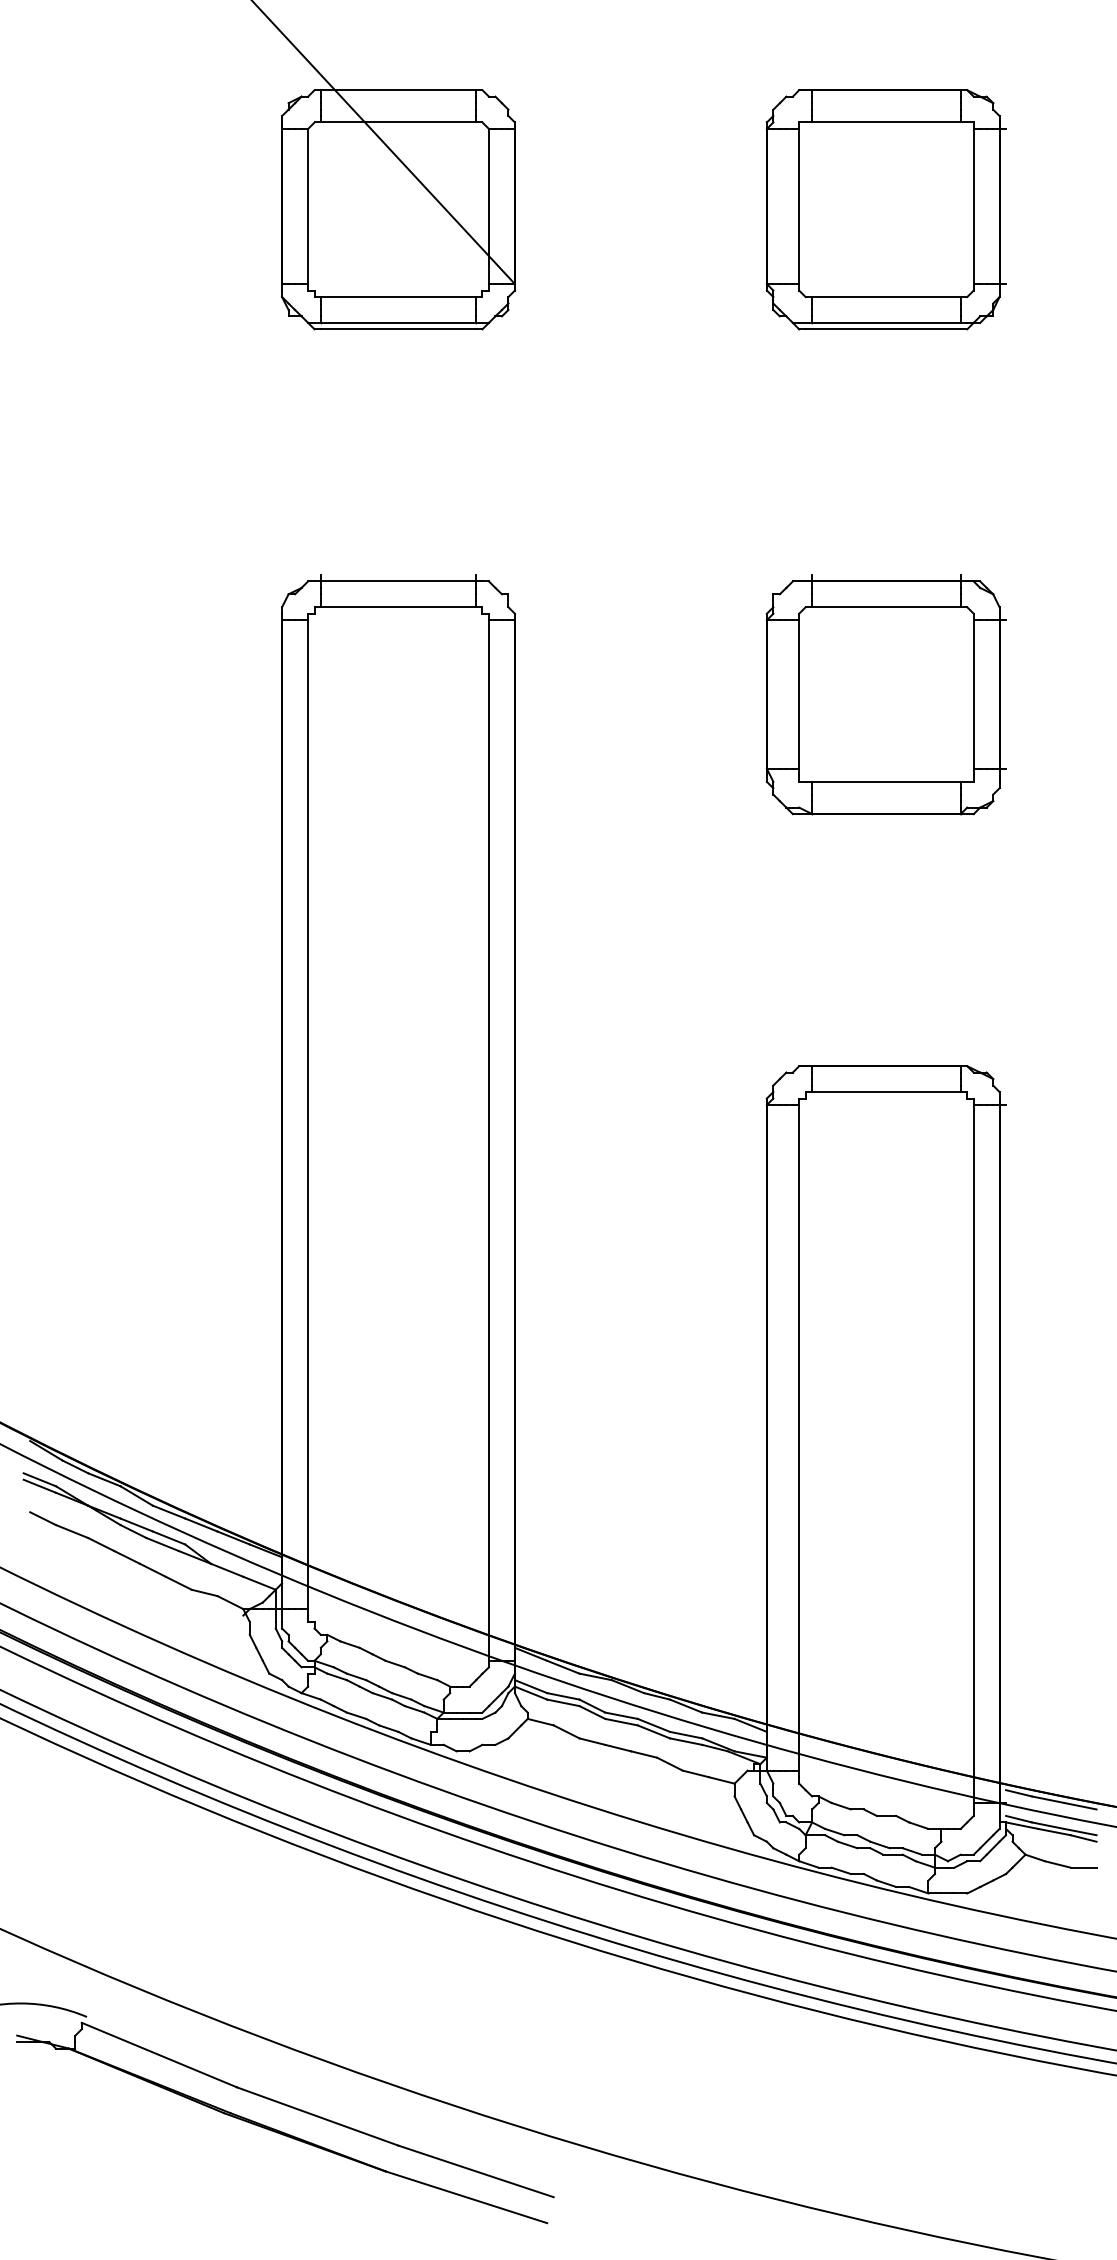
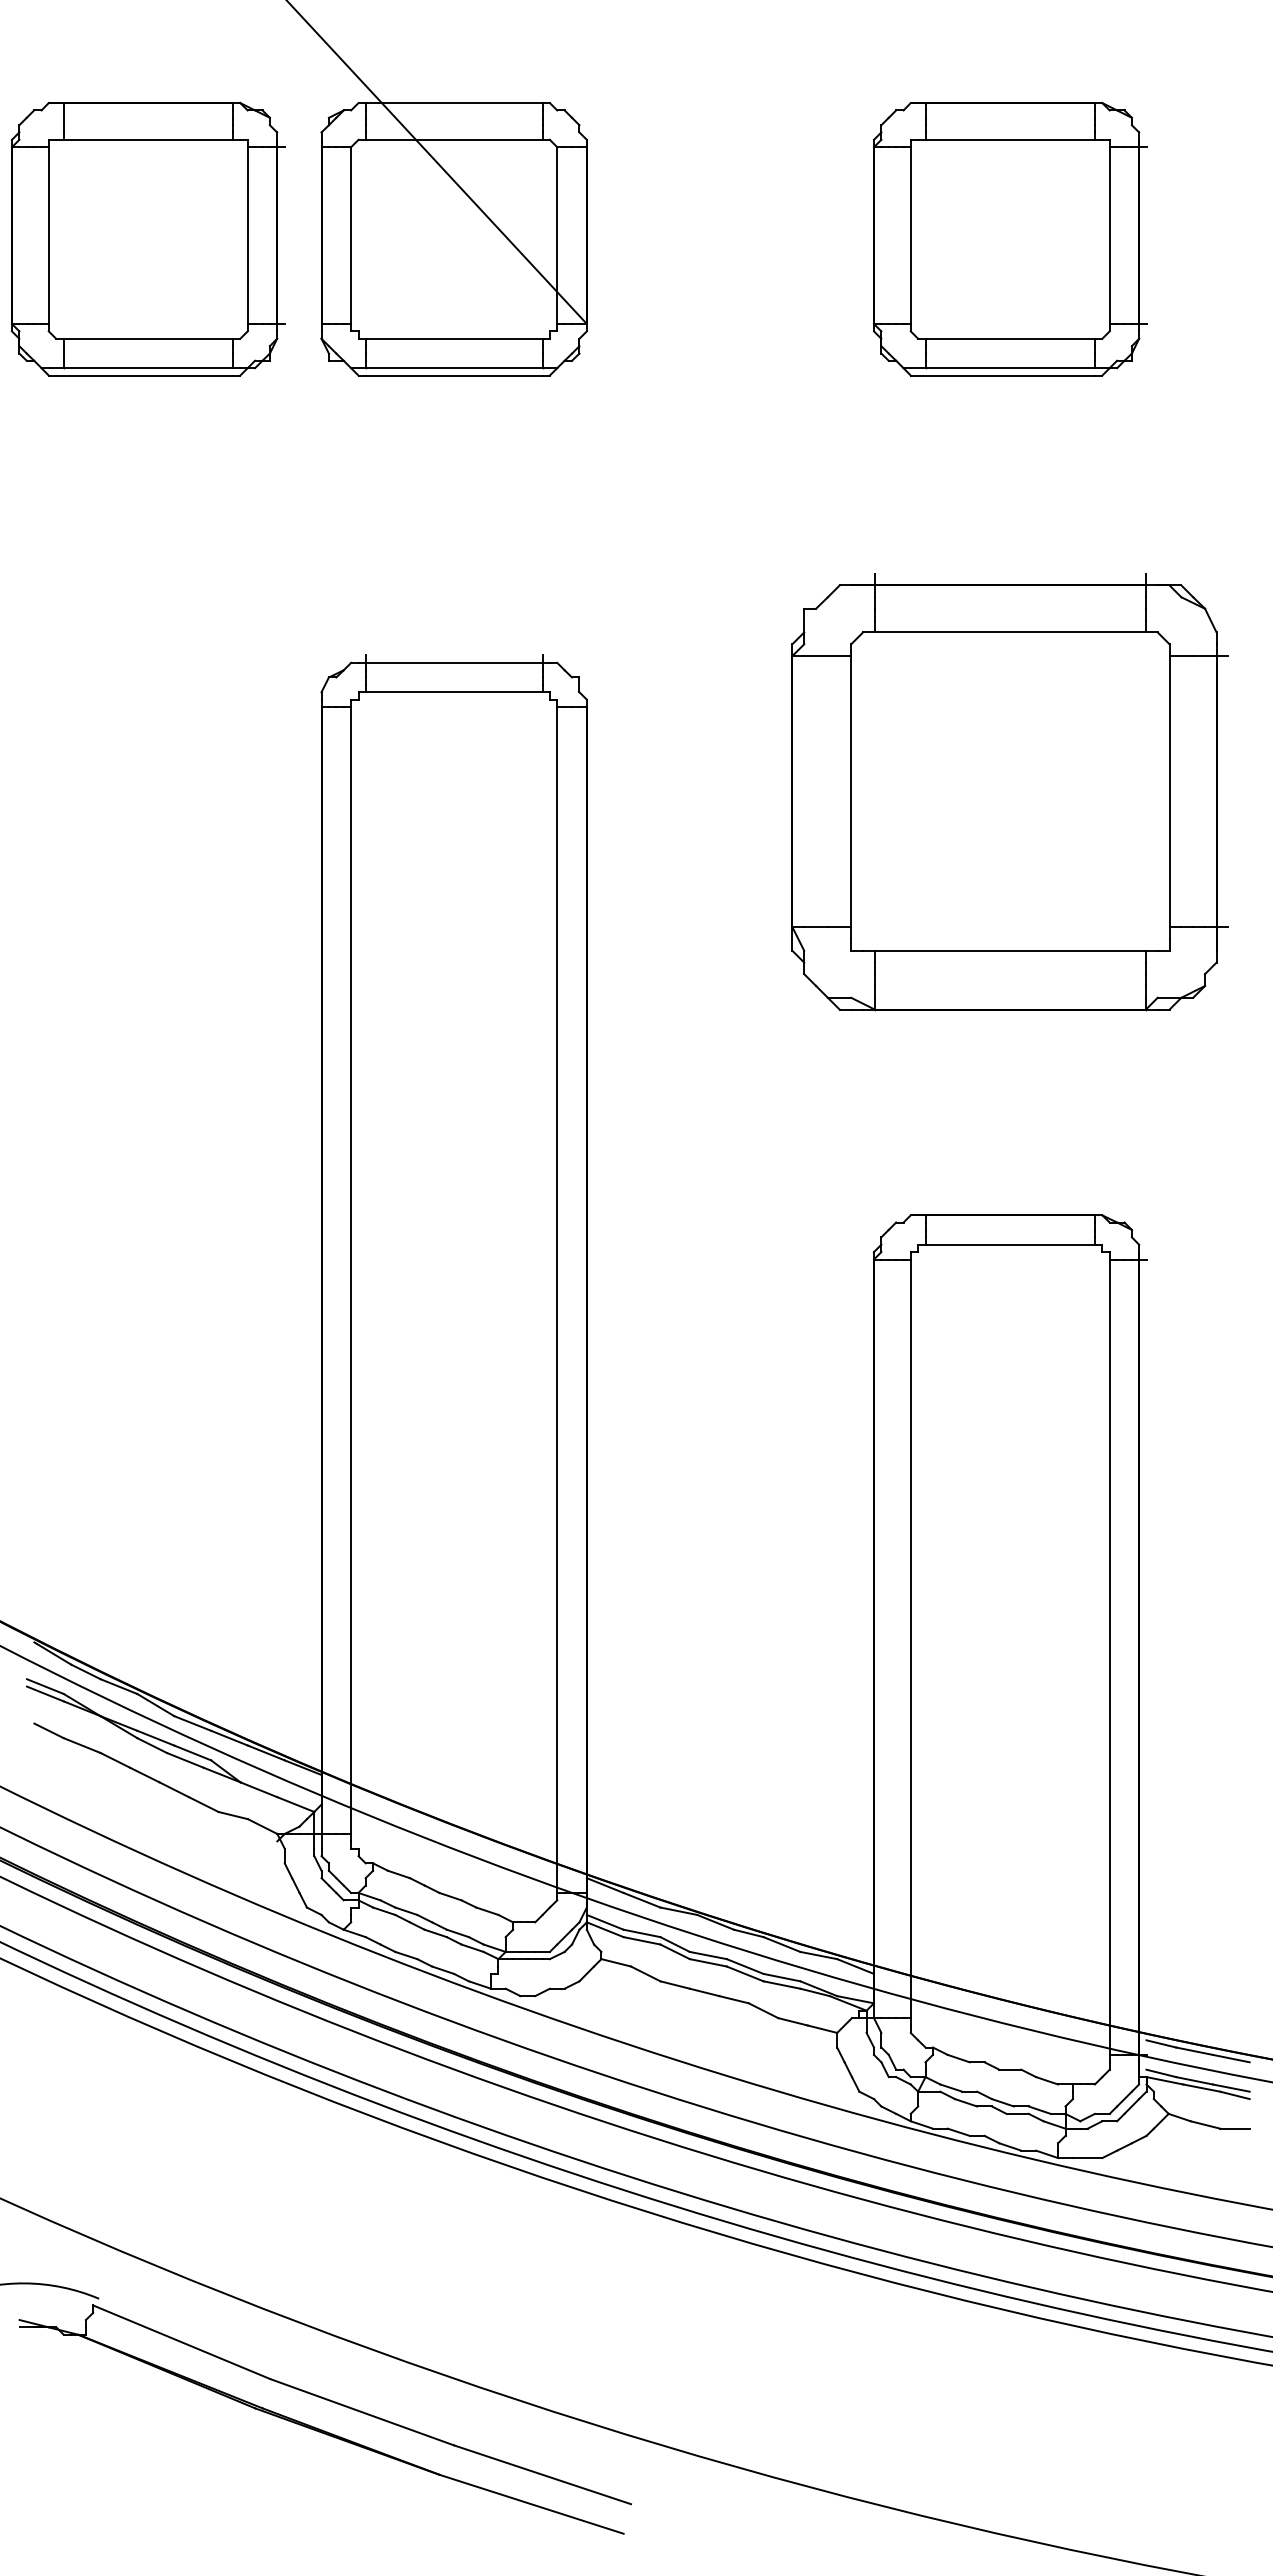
part: (129, 209) -> (147, 238), added
part: (885, 694) -> (1009, 791), size x1.6

